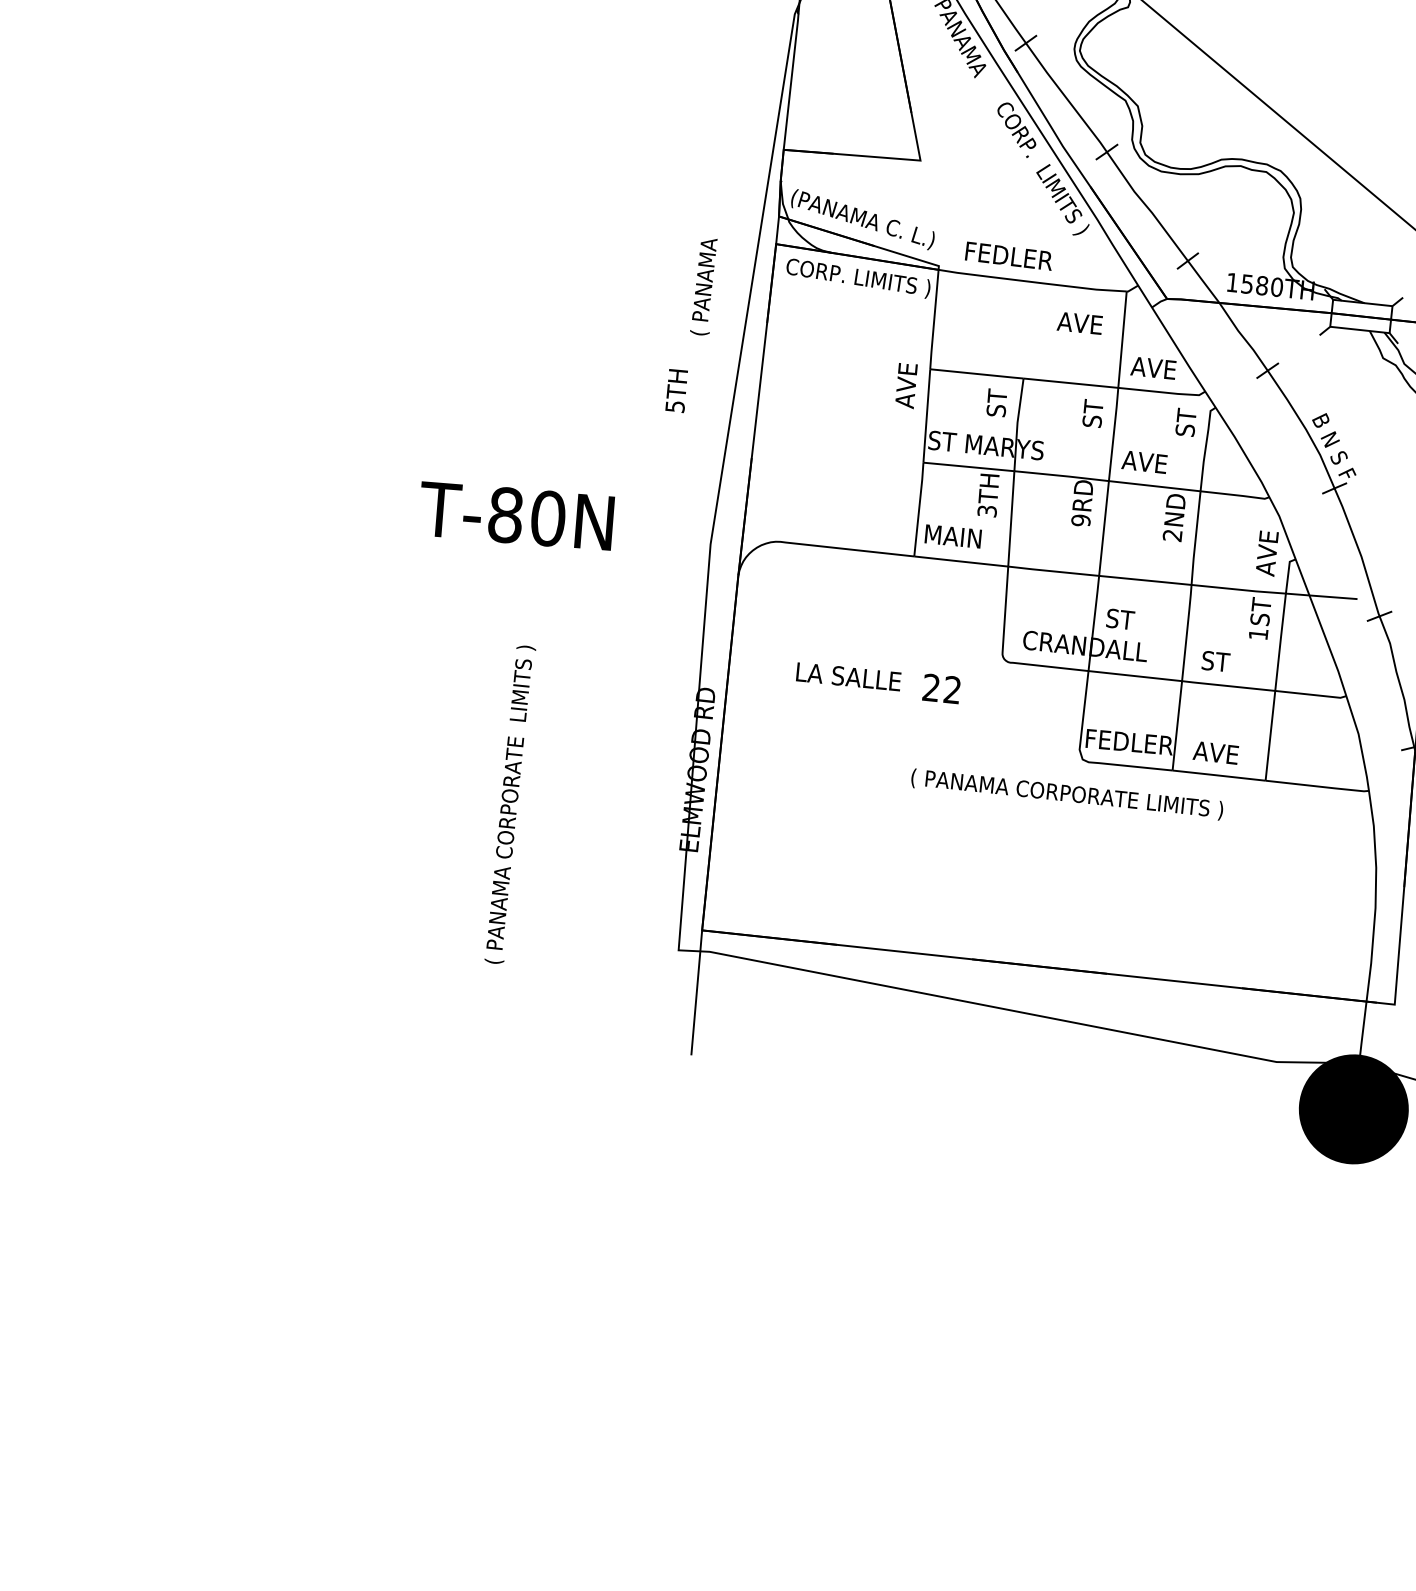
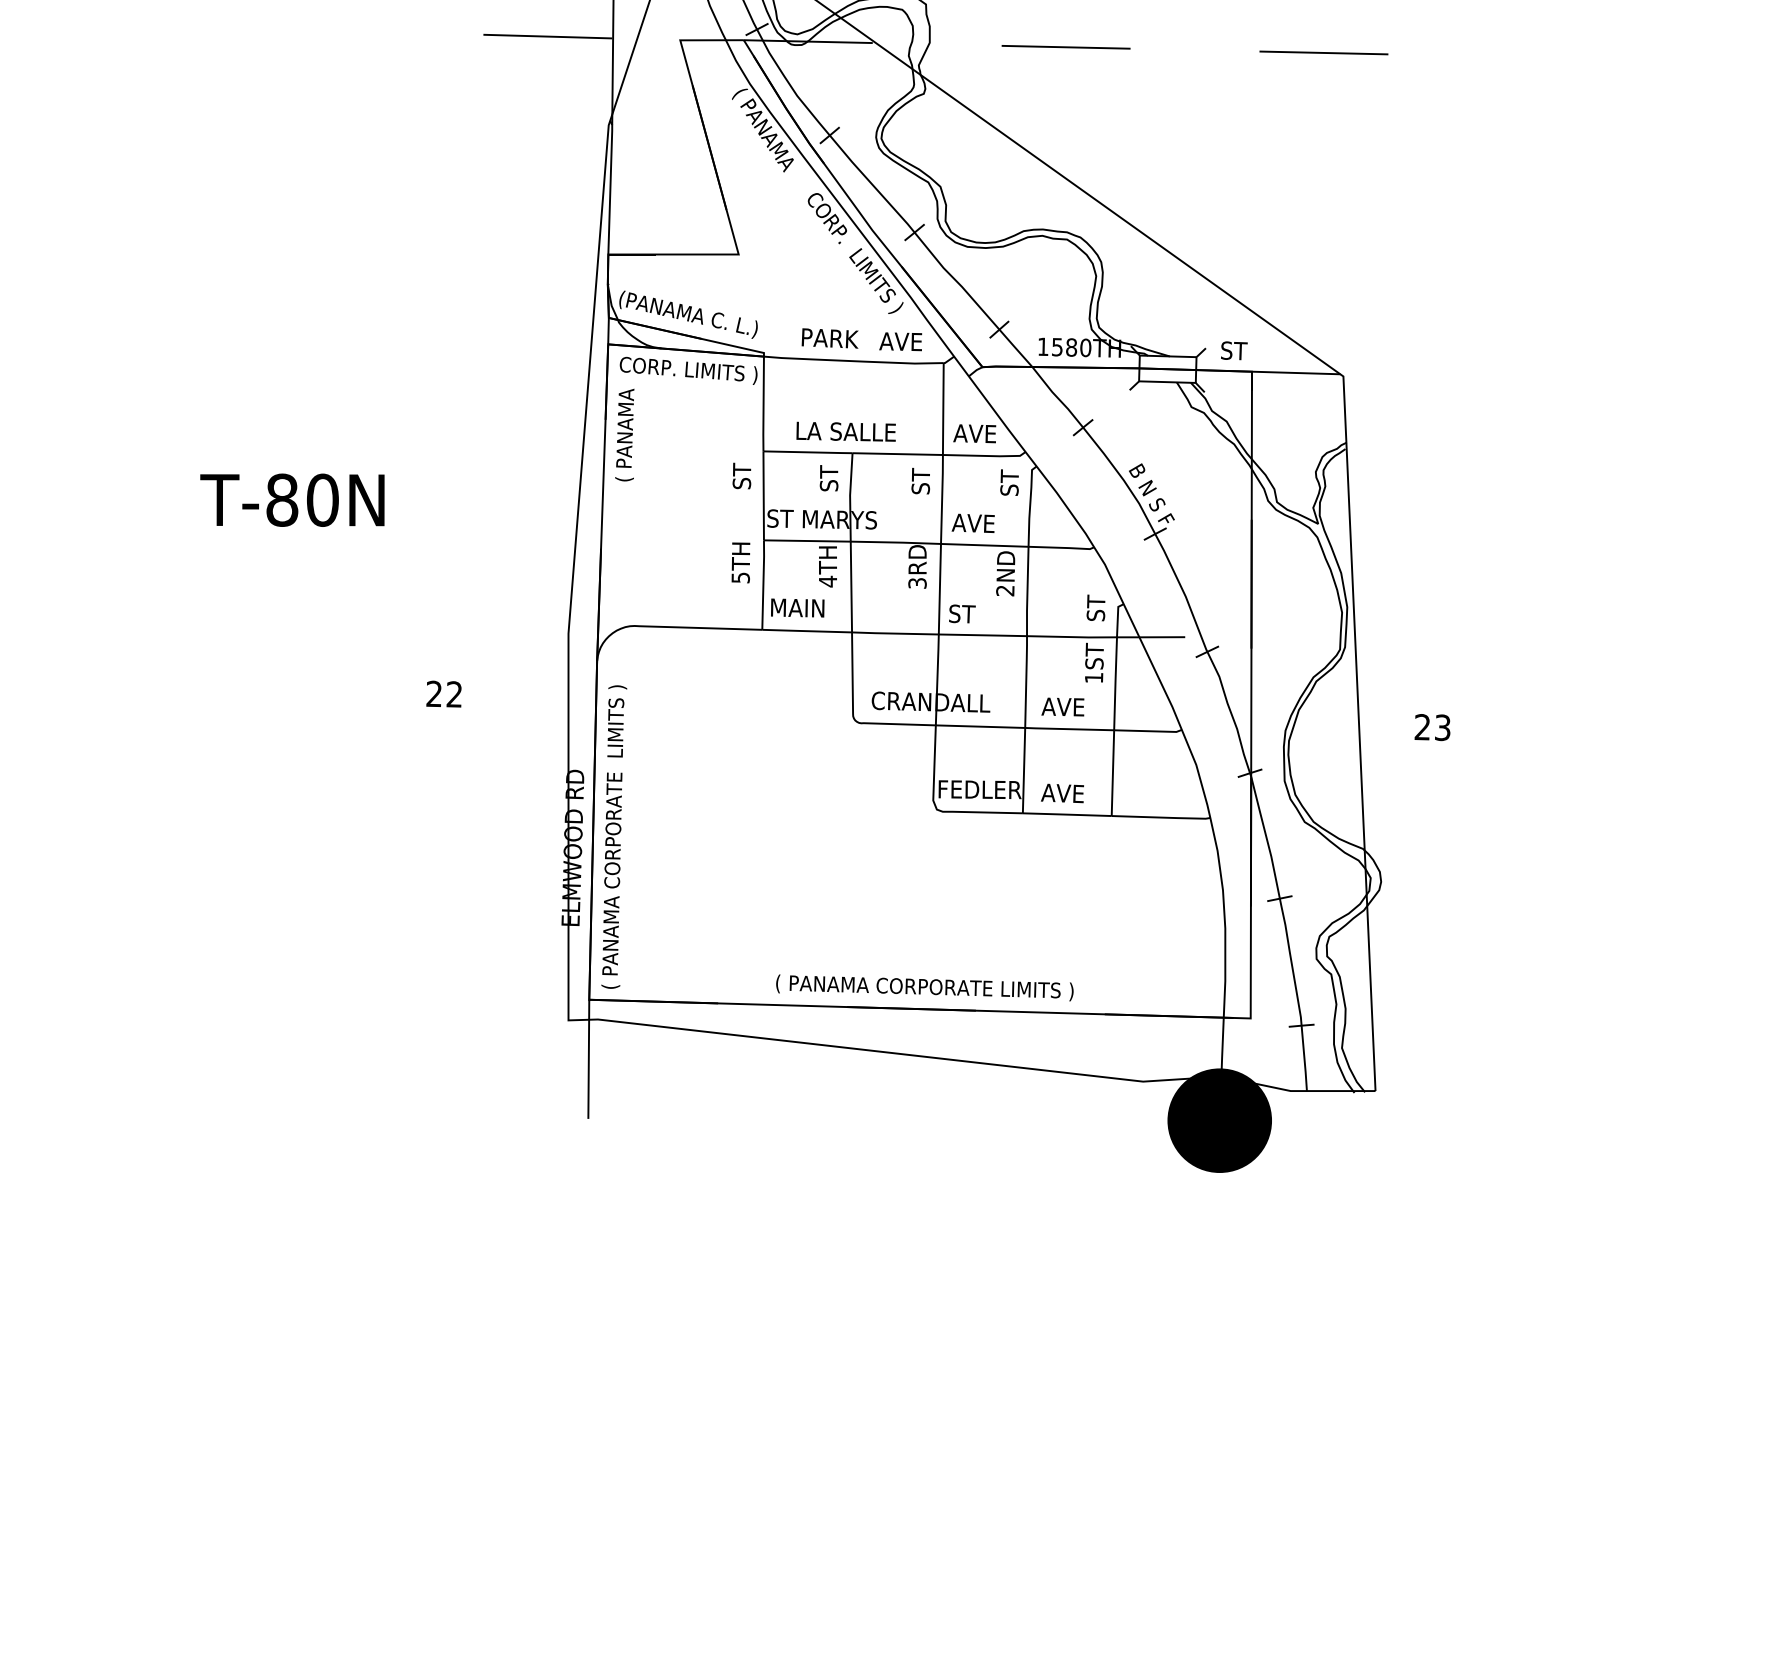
text: (1008, 256) -> (829, 338), FEDLER -> PARK
text: (703, 286) -> (624, 434), moved
text: (1079, 323) -> (900, 341), moved
text: (905, 385) -> (741, 468), AVE -> ST
text: (676, 390) -> (740, 562), moved
text: (986, 511) -> (827, 581), 3TH -> 4TH
text: (516, 515) -> (292, 499), moved
text: (1081, 519) -> (917, 582), 9RD -> 3RD
text: (1266, 553) -> (1095, 600), AVE -> ST
text: (1120, 618) -> (962, 613), moved
text: (1223, 661) -> (1062, 706), ST -> AVE
text: (848, 676) -> (845, 431), moved
text: (941, 688) -> (443, 693), moved
text: (1066, 794) -> (924, 987), moved
text: (510, 804) -> (614, 836), moved

